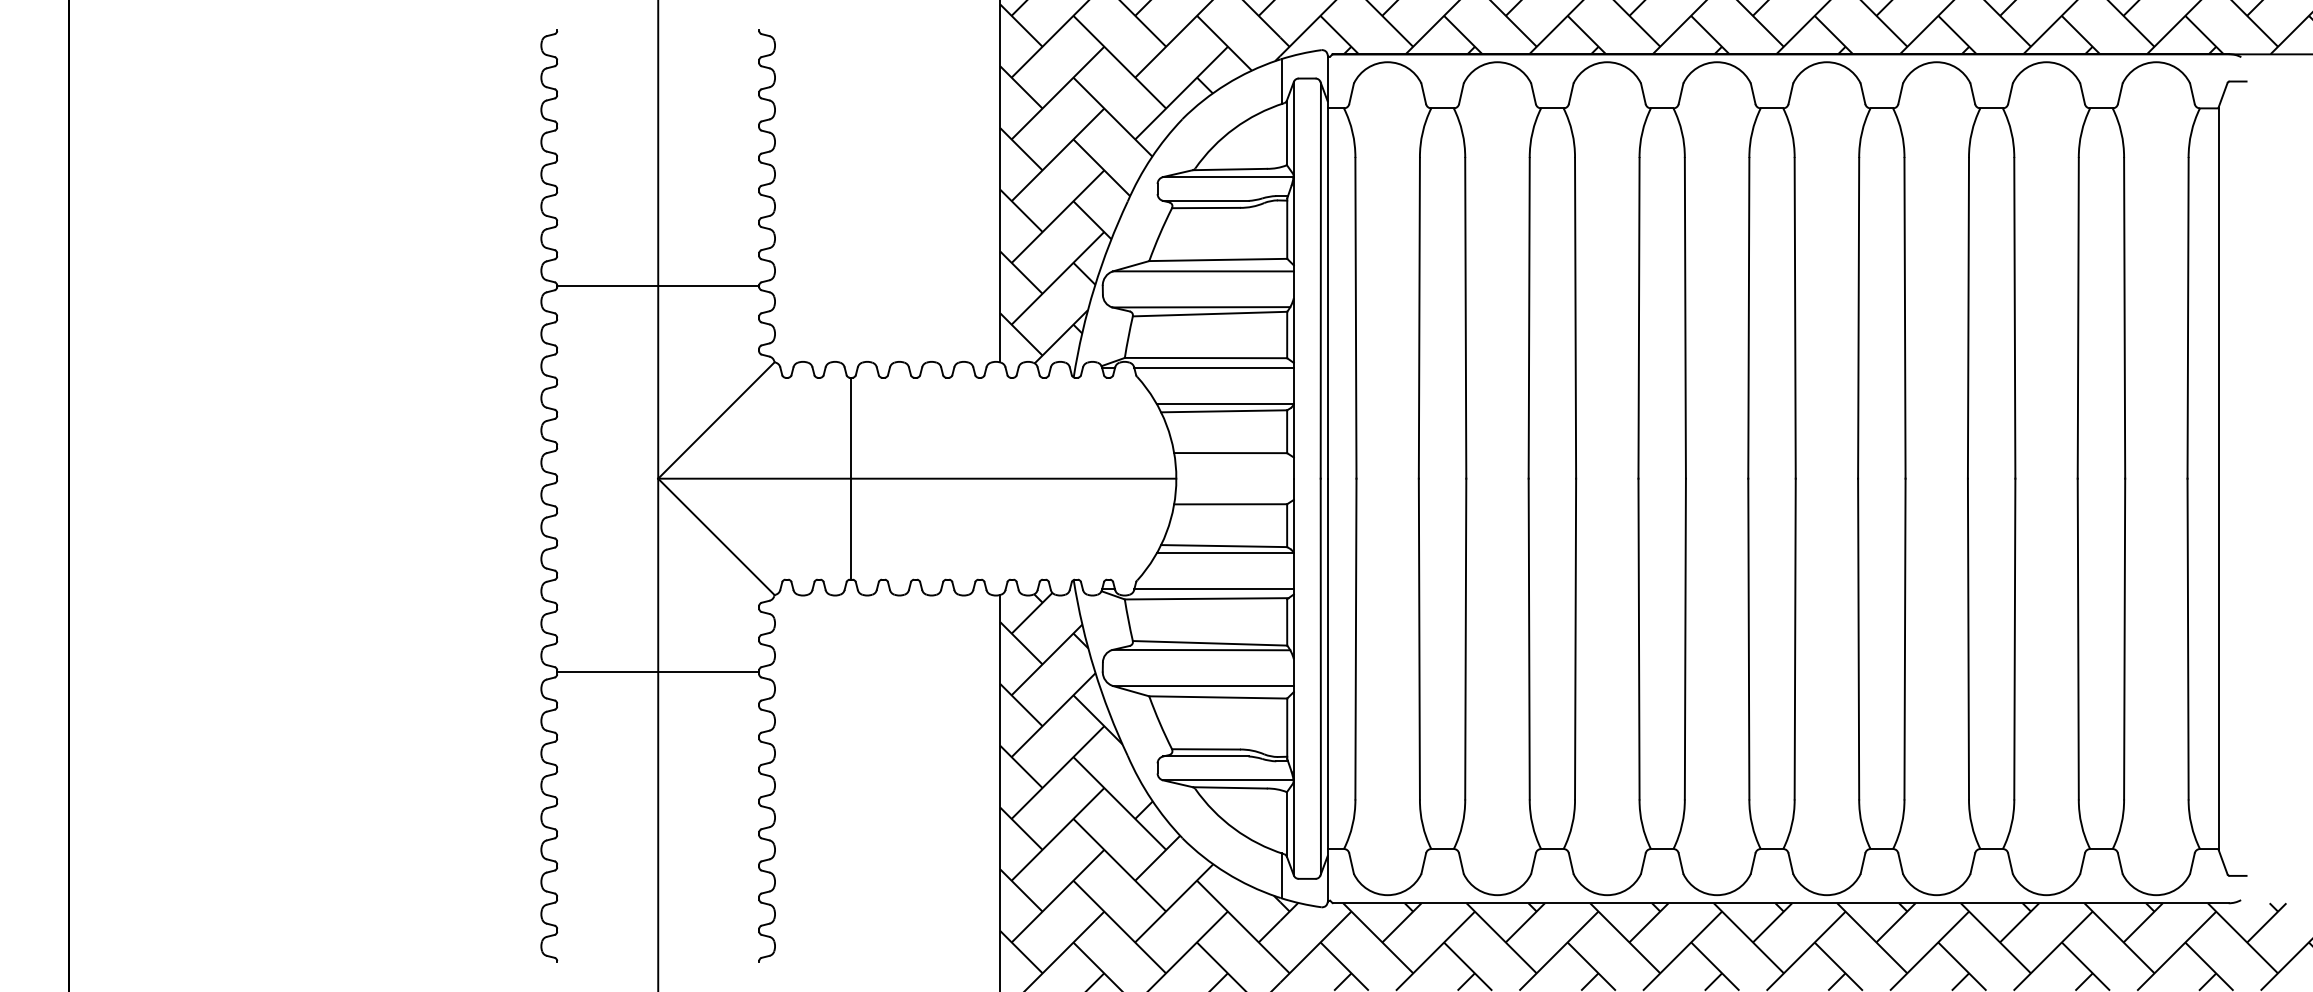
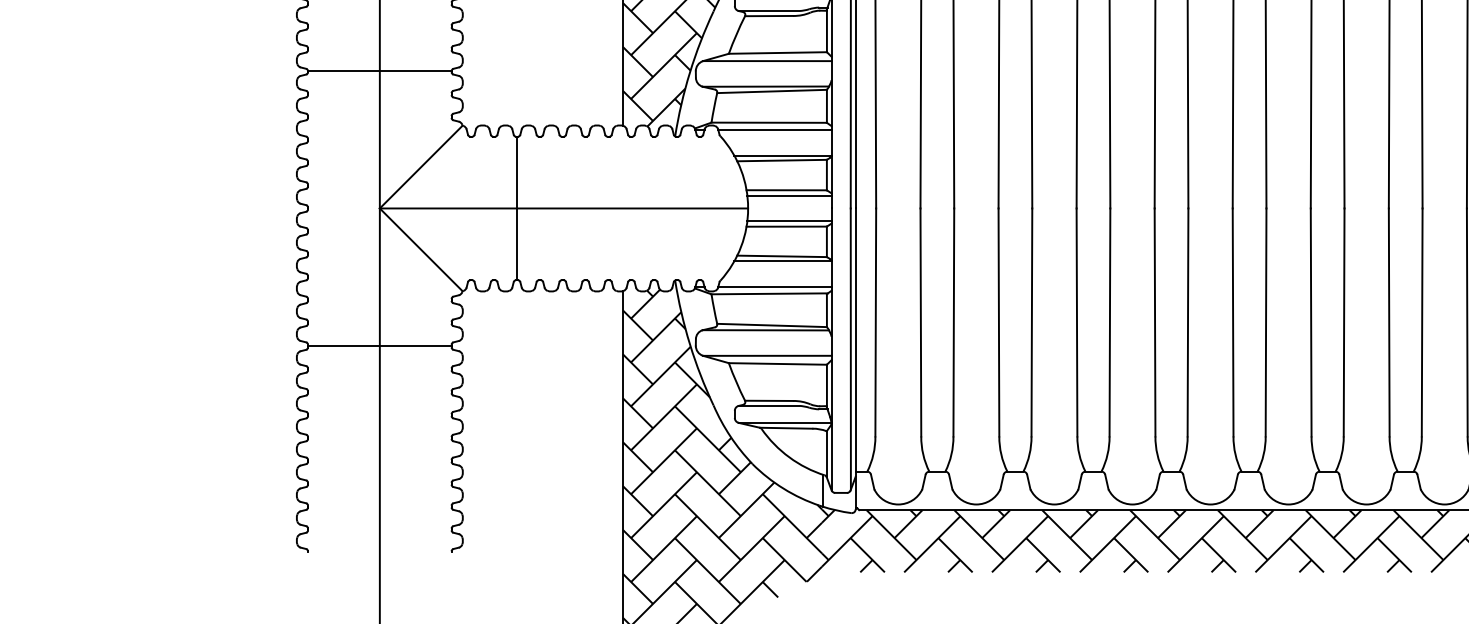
line: (1234, 460) -> (789, 195), added
line: (1234, 496) -> (789, 221), added

